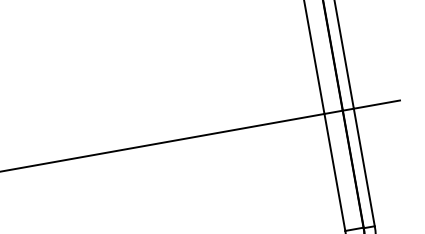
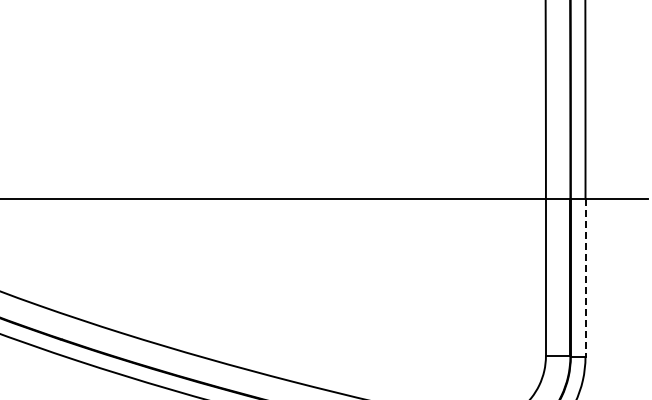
line: (364, 168) -> (585, 278), solid -> dashed

